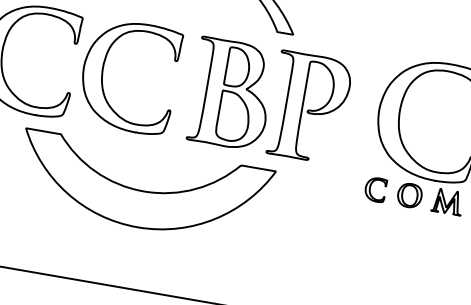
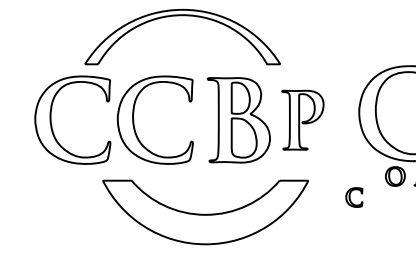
part: (308, 107) -> (302, 120), size x0.7
part: (144, 188) -> (205, 212), moved
part: (375, 189) -> (354, 197), moved

